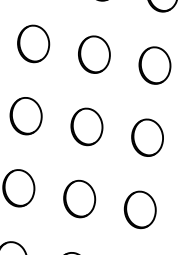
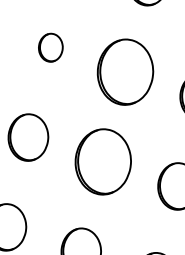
part: (33, 43) -> (50, 47), size x0.6
part: (94, 54) -> (125, 71), size x1.4
part: (86, 126) -> (102, 161), size x1.4

